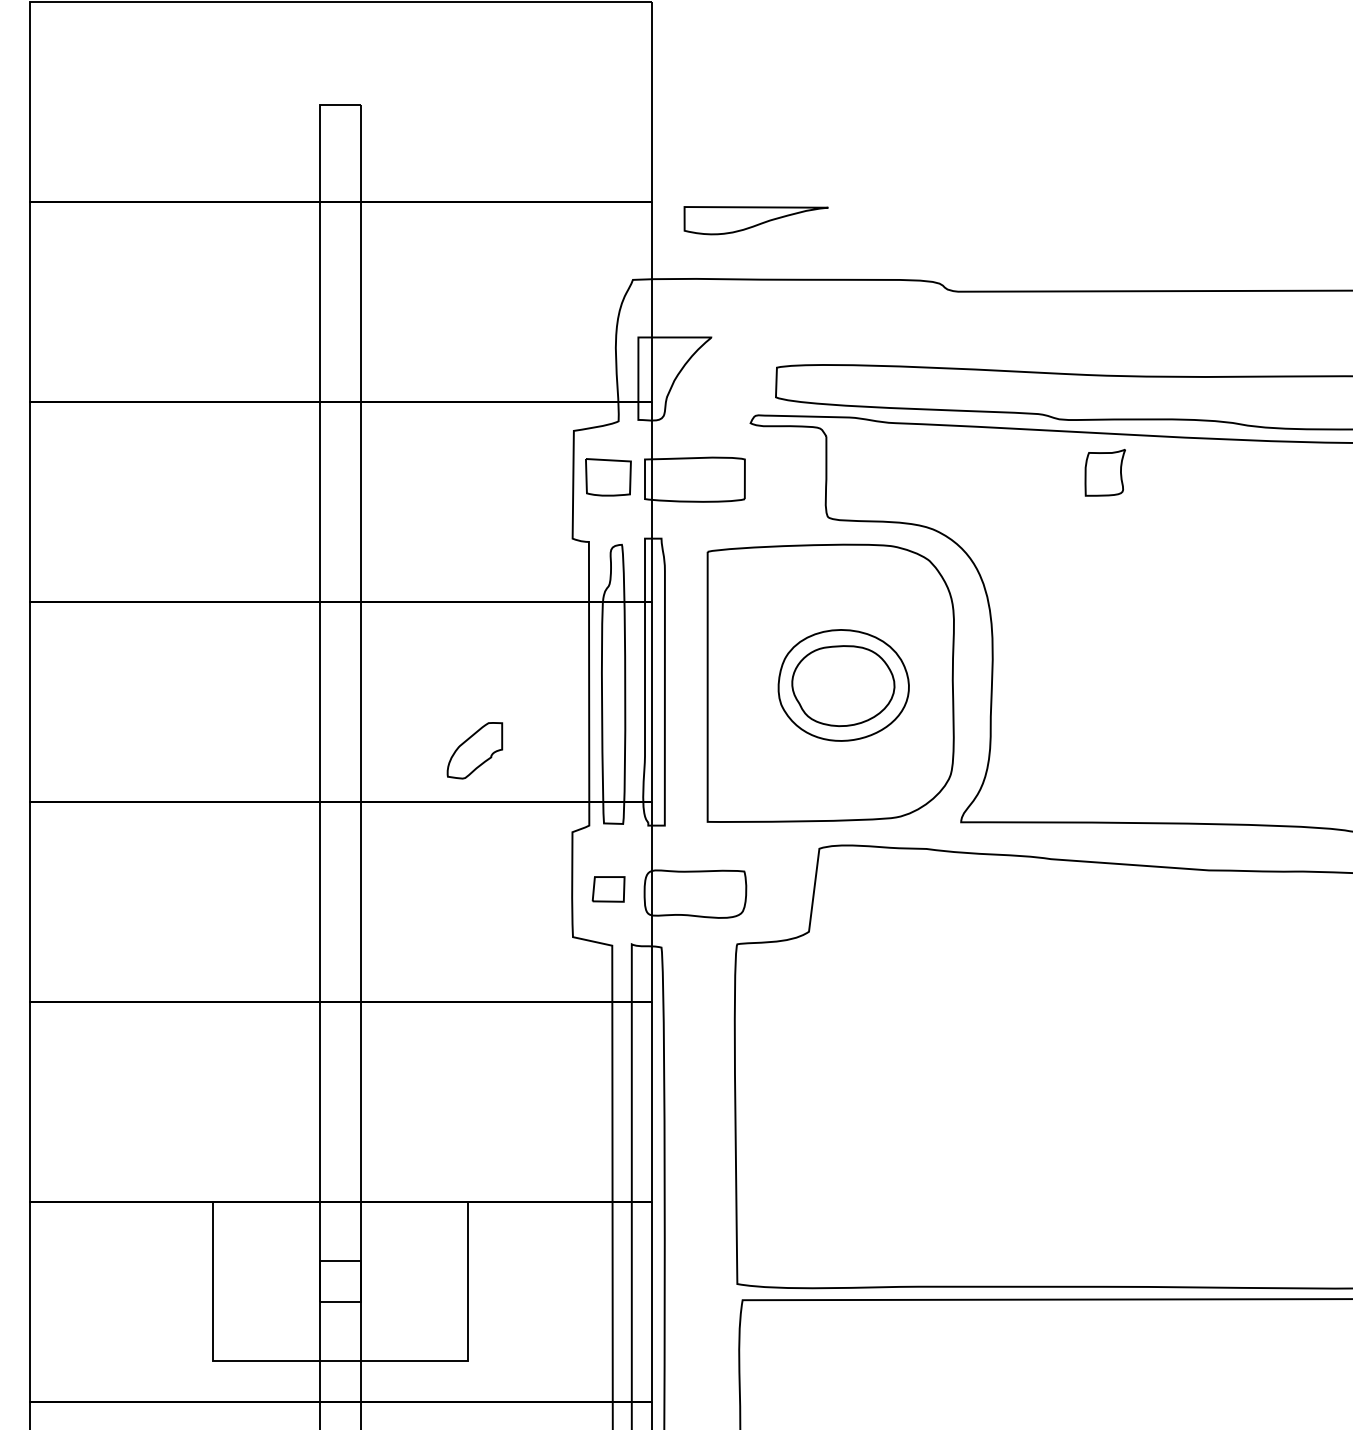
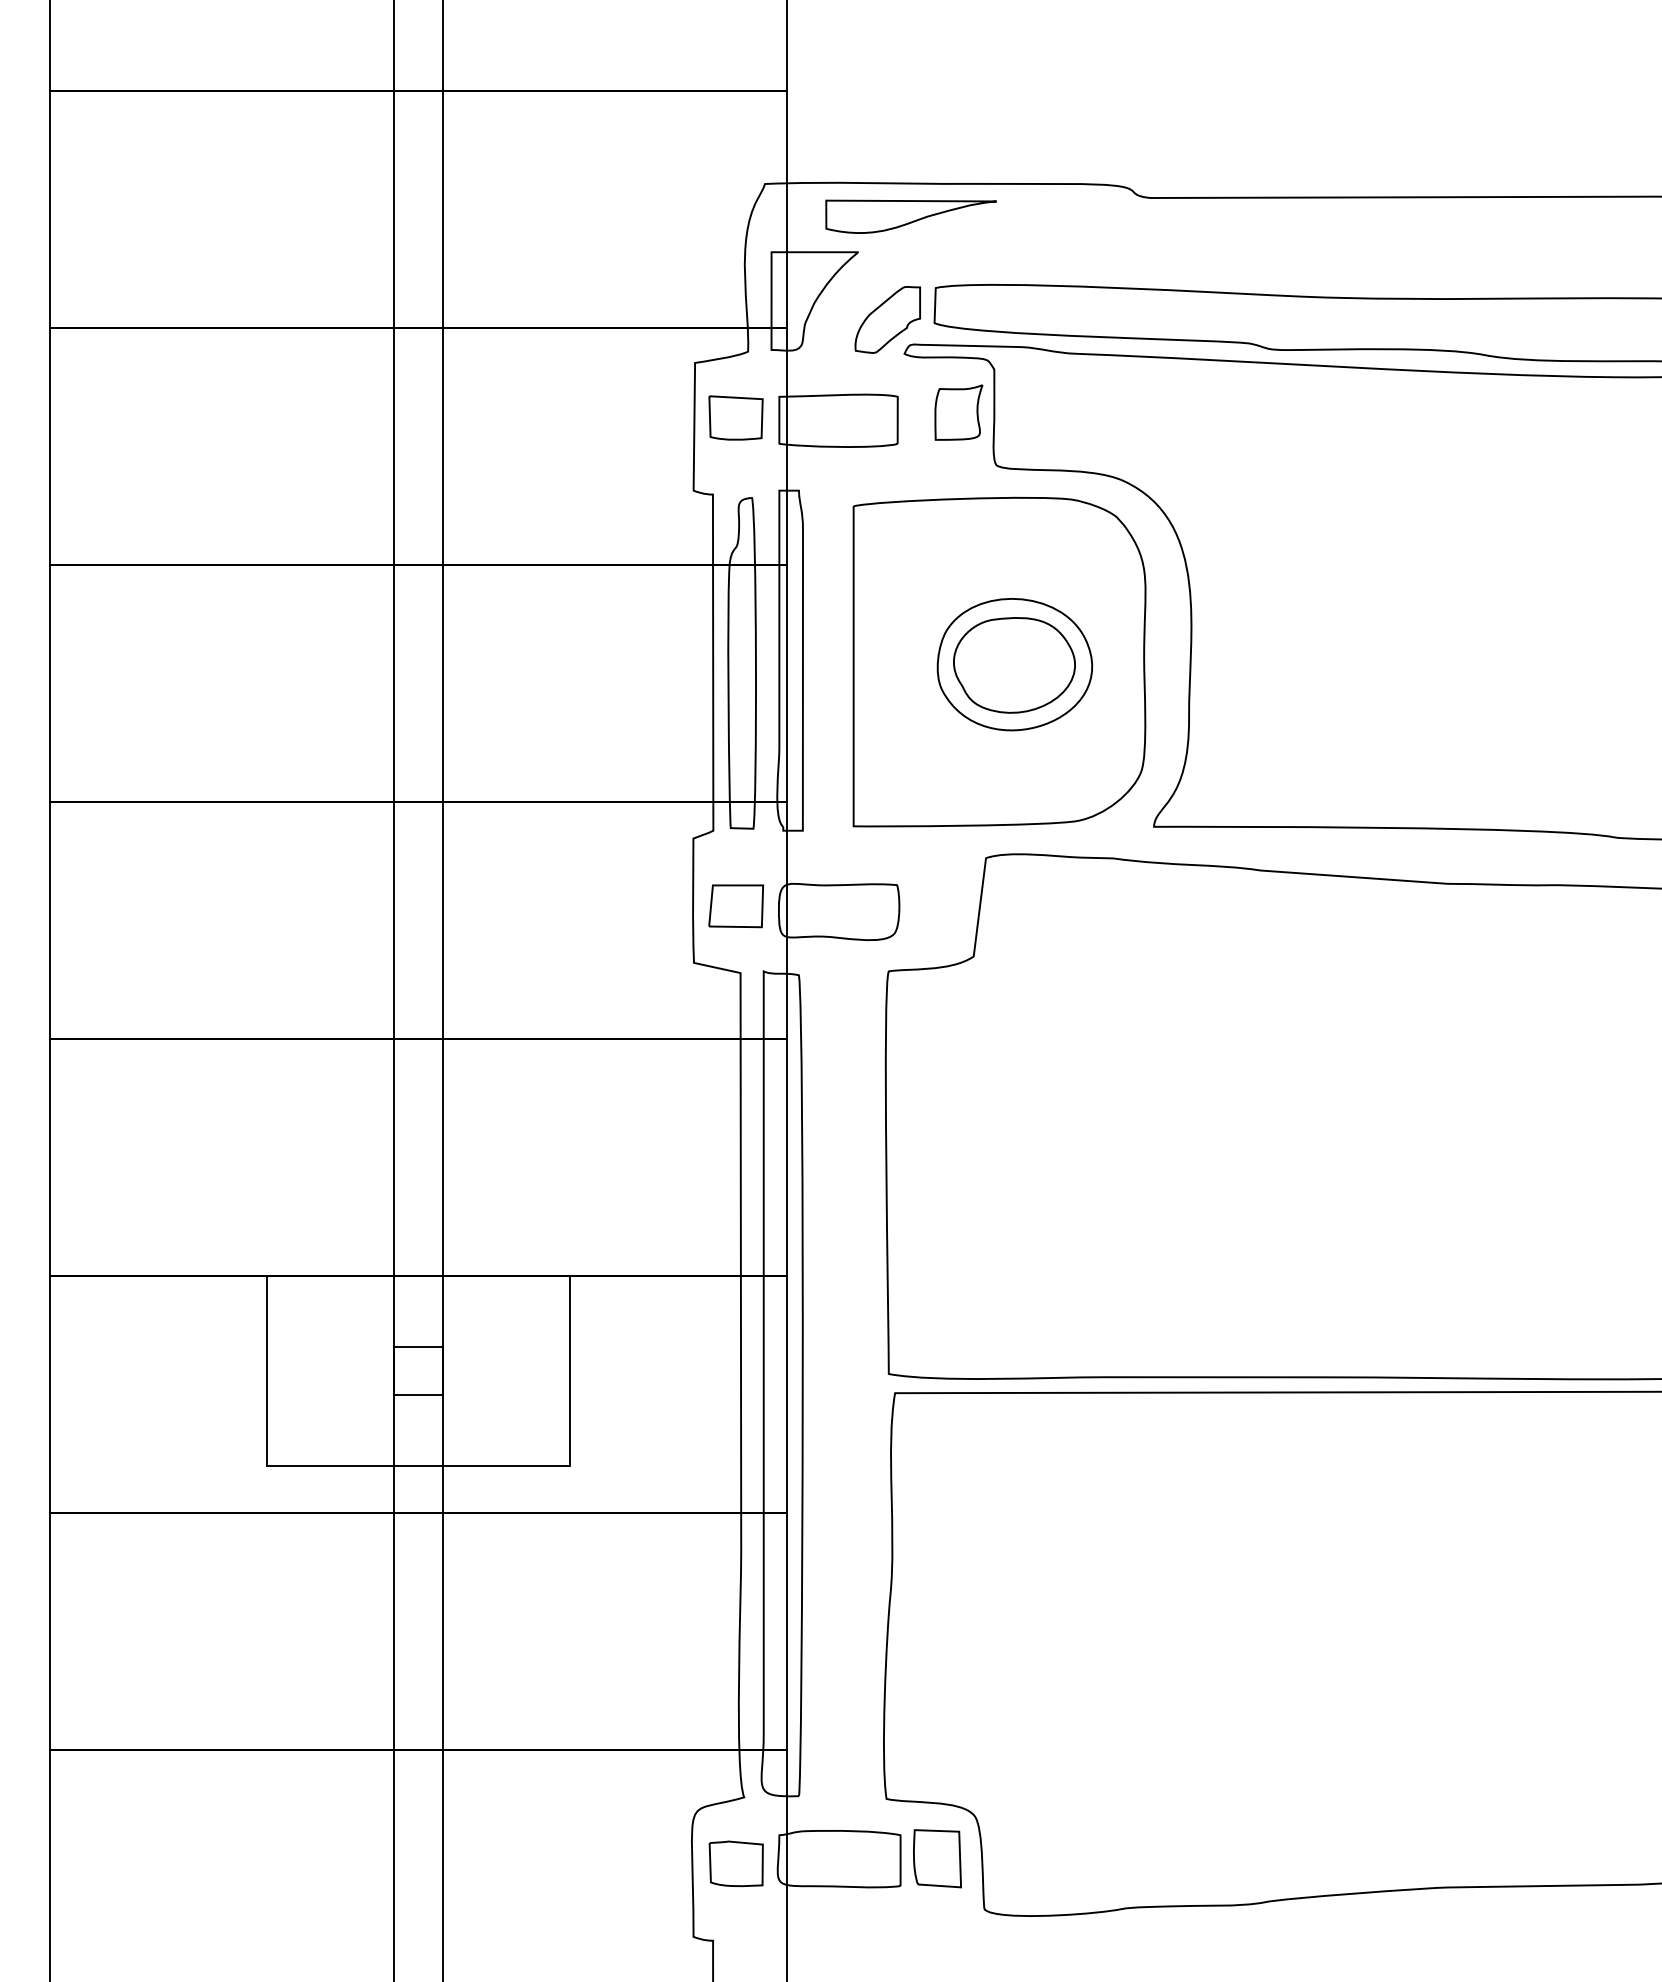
part: (755, 220) -> (910, 216), moved
part: (1104, 472) -> (958, 412), moved
part: (474, 750) -> (887, 319), moved
part: (608, 889) -> (736, 906), size x1.43

